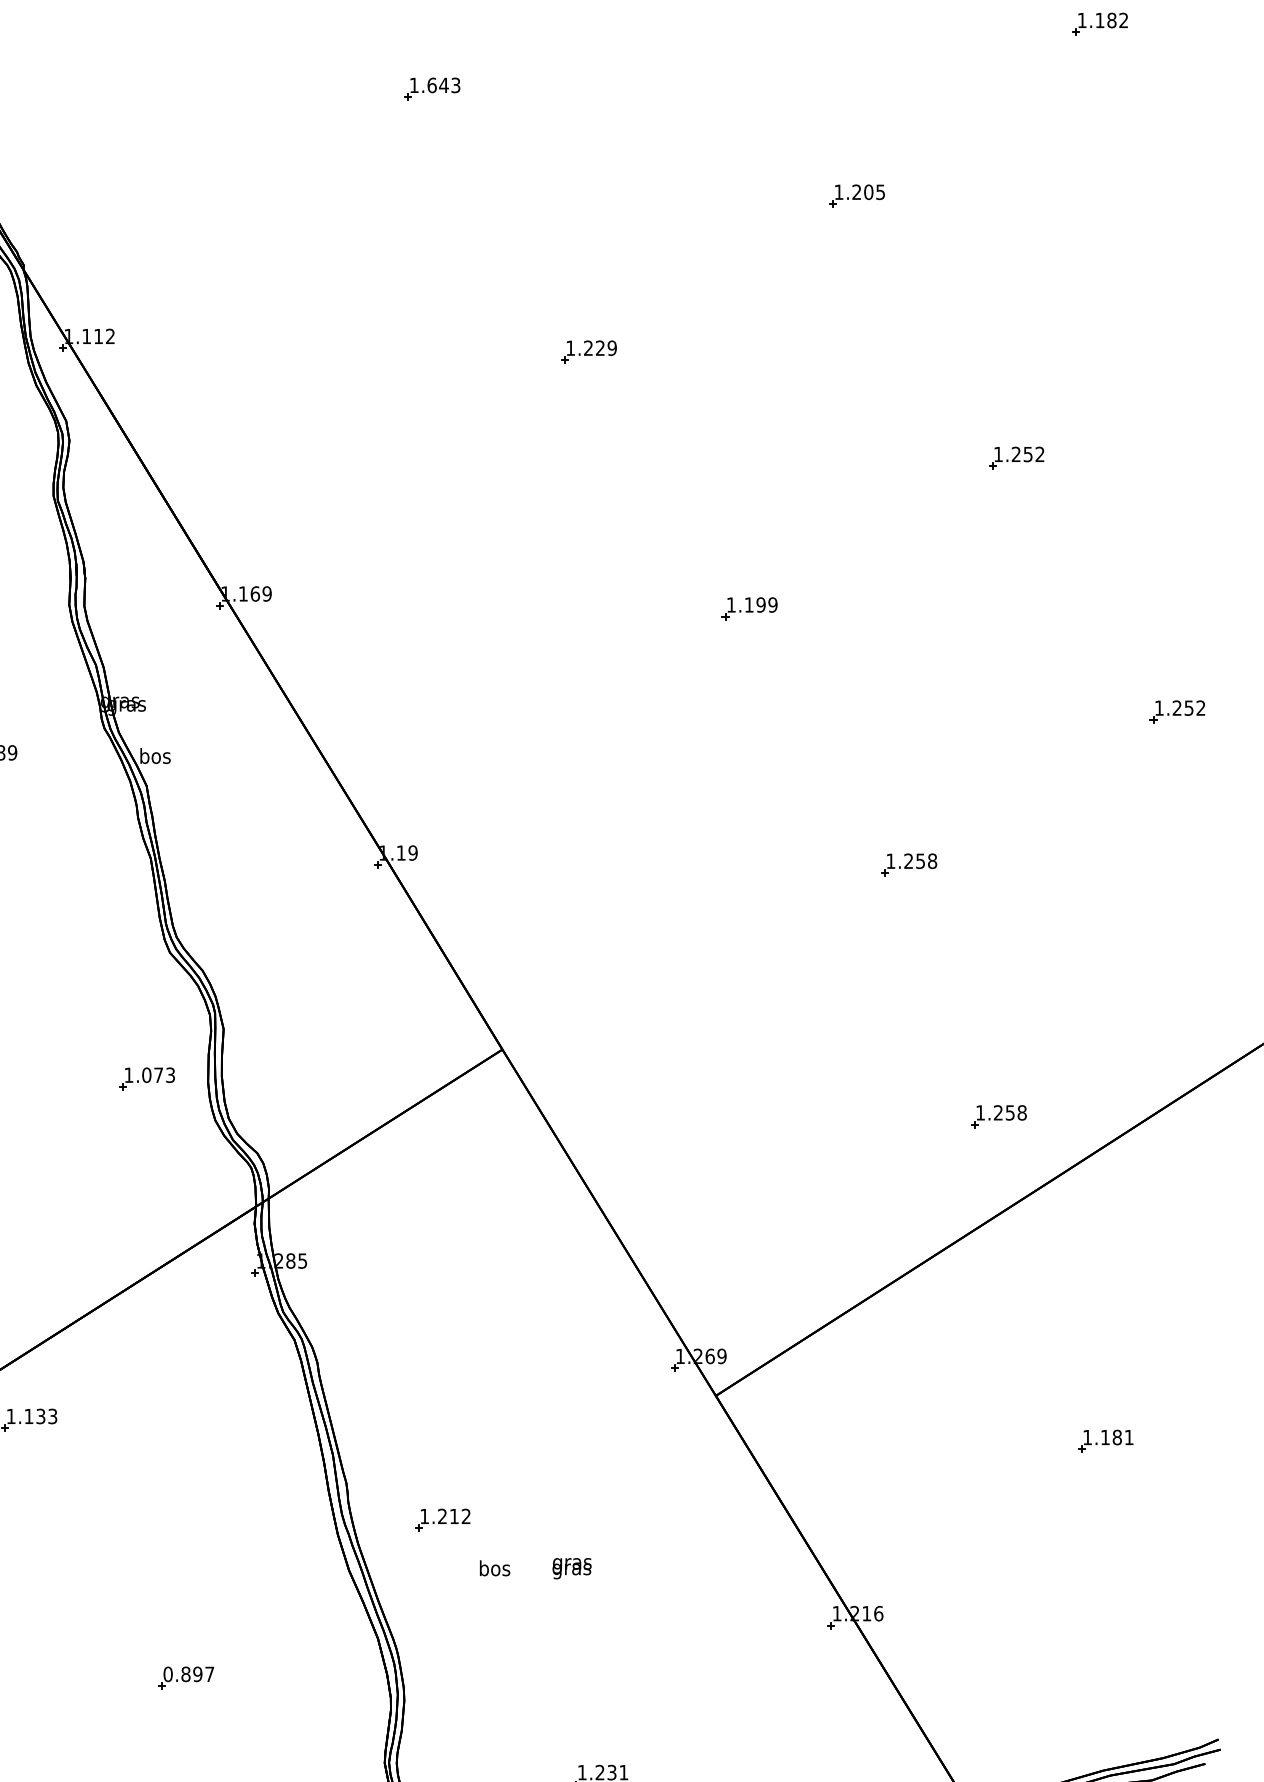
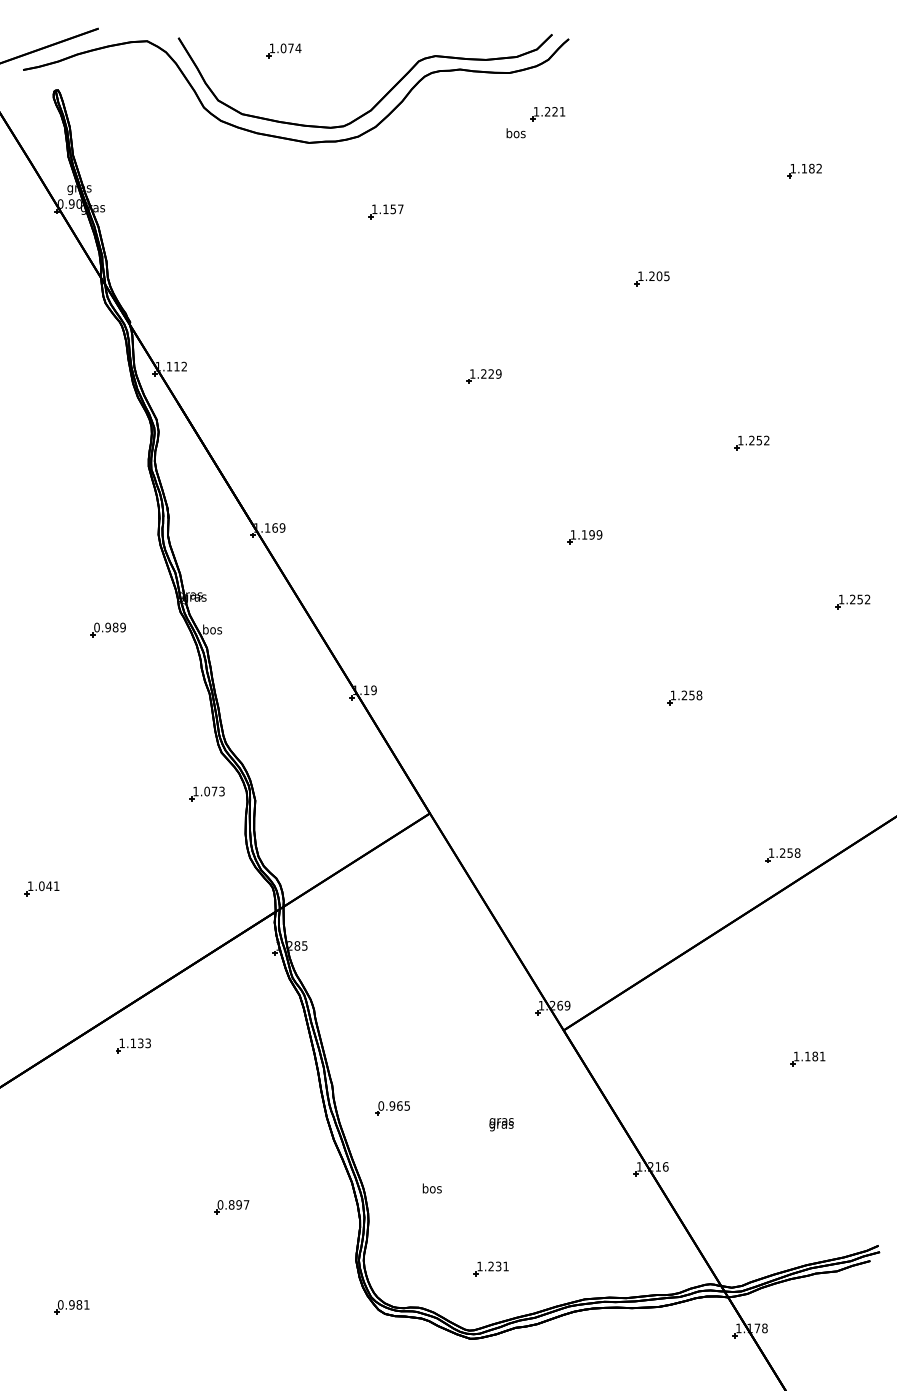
text: (444, 85) -> (393, 209), 1.643 -> 1.157
part: (145, 1078) -> (206, 793), moved
part: (998, 1116) -> (782, 855), moved
text: (444, 1515) -> (393, 1105), 1.212 -> 0.965
text: (493, 1568) -> (431, 1188), moved
text: (571, 1568) -> (501, 1124), moved

